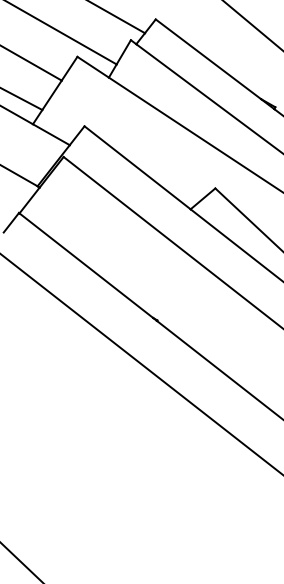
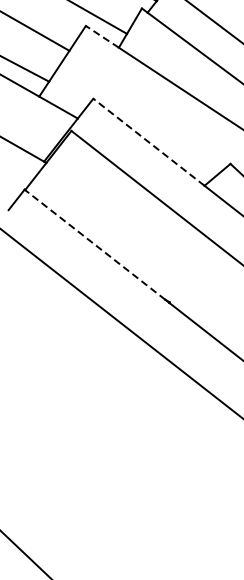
line: (93, 67) -> (102, 37), solid -> dashed
line: (137, 167) -> (148, 141), solid -> dashed
line: (86, 265) -> (95, 244), solid -> dashed

